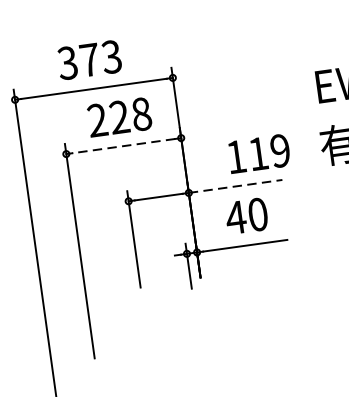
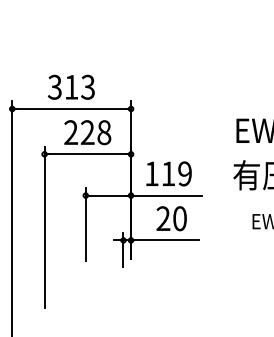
text: (89, 60) -> (71, 87), 373 -> 313
line: (123, 146) -> (87, 154), dashed -> solid
text: (258, 153) -> (168, 173), moved
line: (235, 186) -> (166, 195), dashed -> solid
text: (234, 217) -> (162, 218), 40 -> 20

